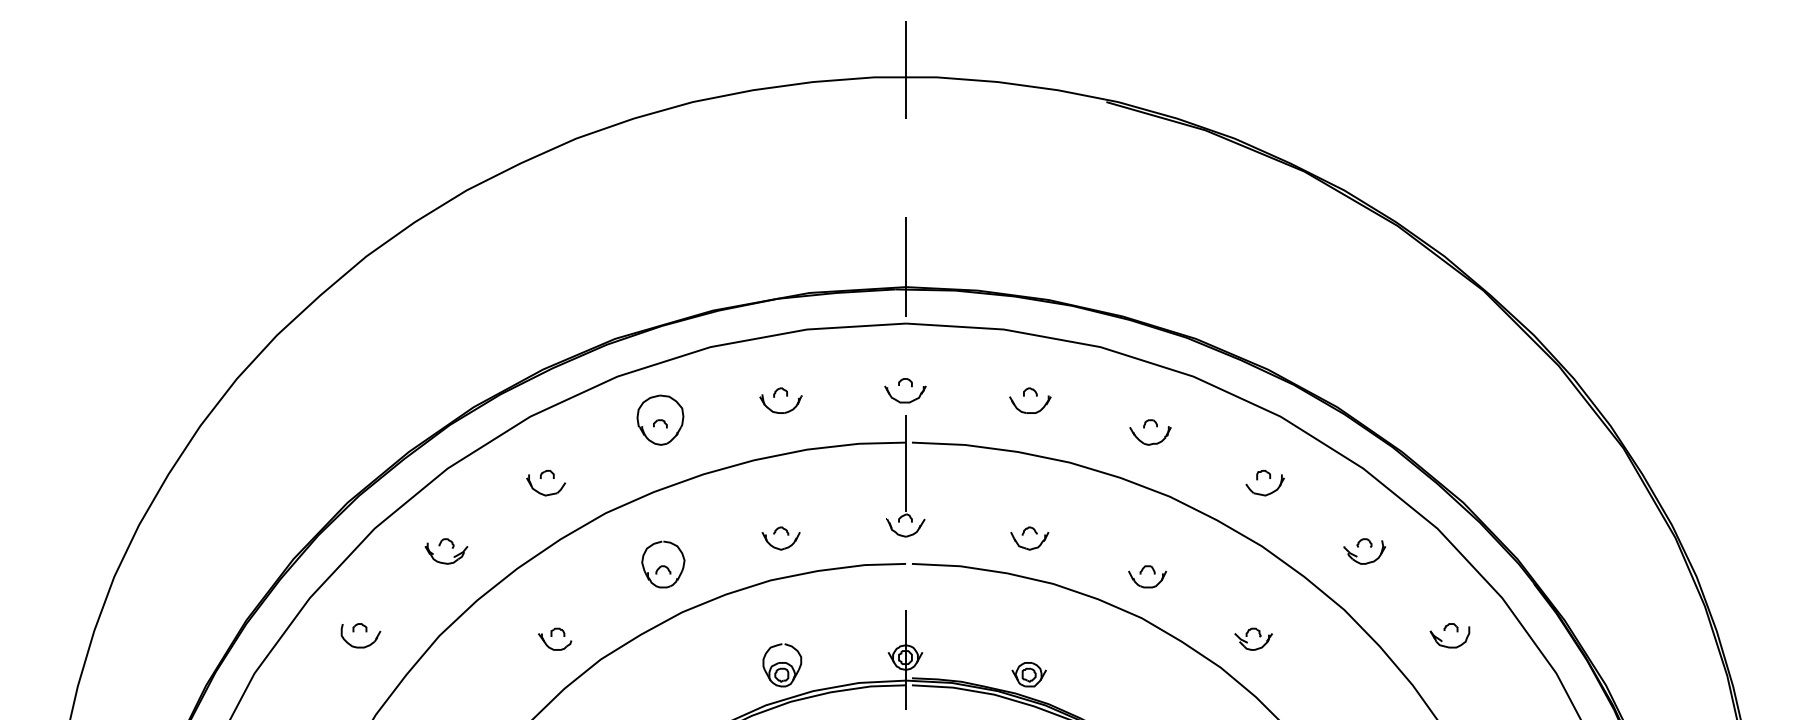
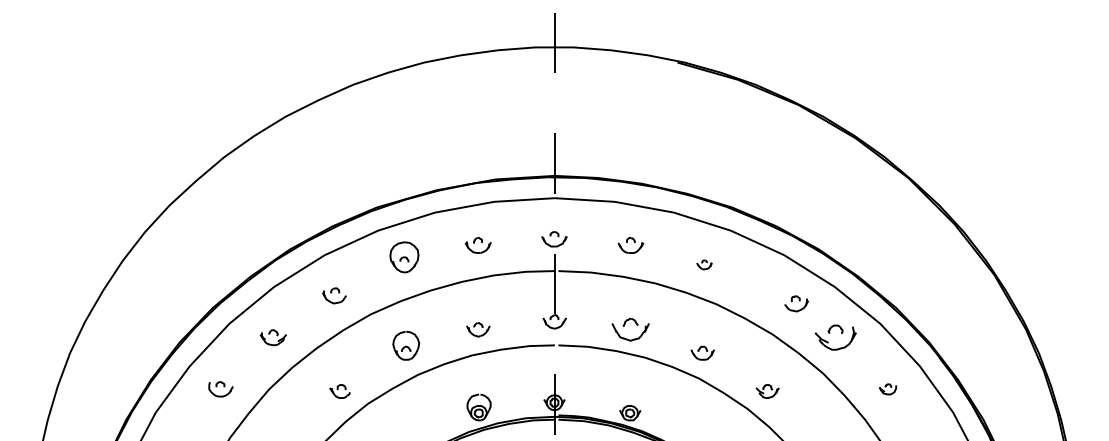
part: (1150, 431) -> (704, 264), size x0.6
part: (1264, 482) -> (796, 303), moved
part: (1029, 538) -> (630, 329), size x1.6
part: (1364, 551) -> (835, 337), size x1.6
part: (1449, 635) -> (887, 389), size x0.7

